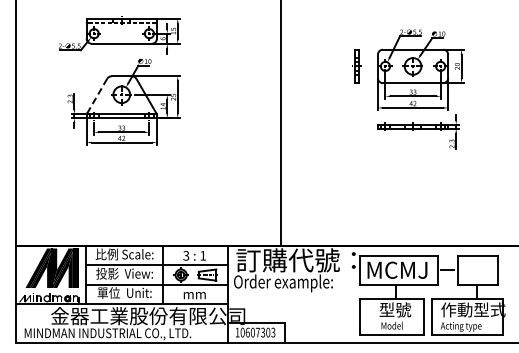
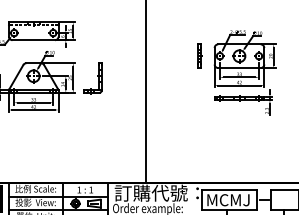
part: (211, 95) -> (97, 76), added
line: (97, 96) -> (16, 77), dashed -> solid
text: (186, 255) -> (79, 189), 3 -> 1

